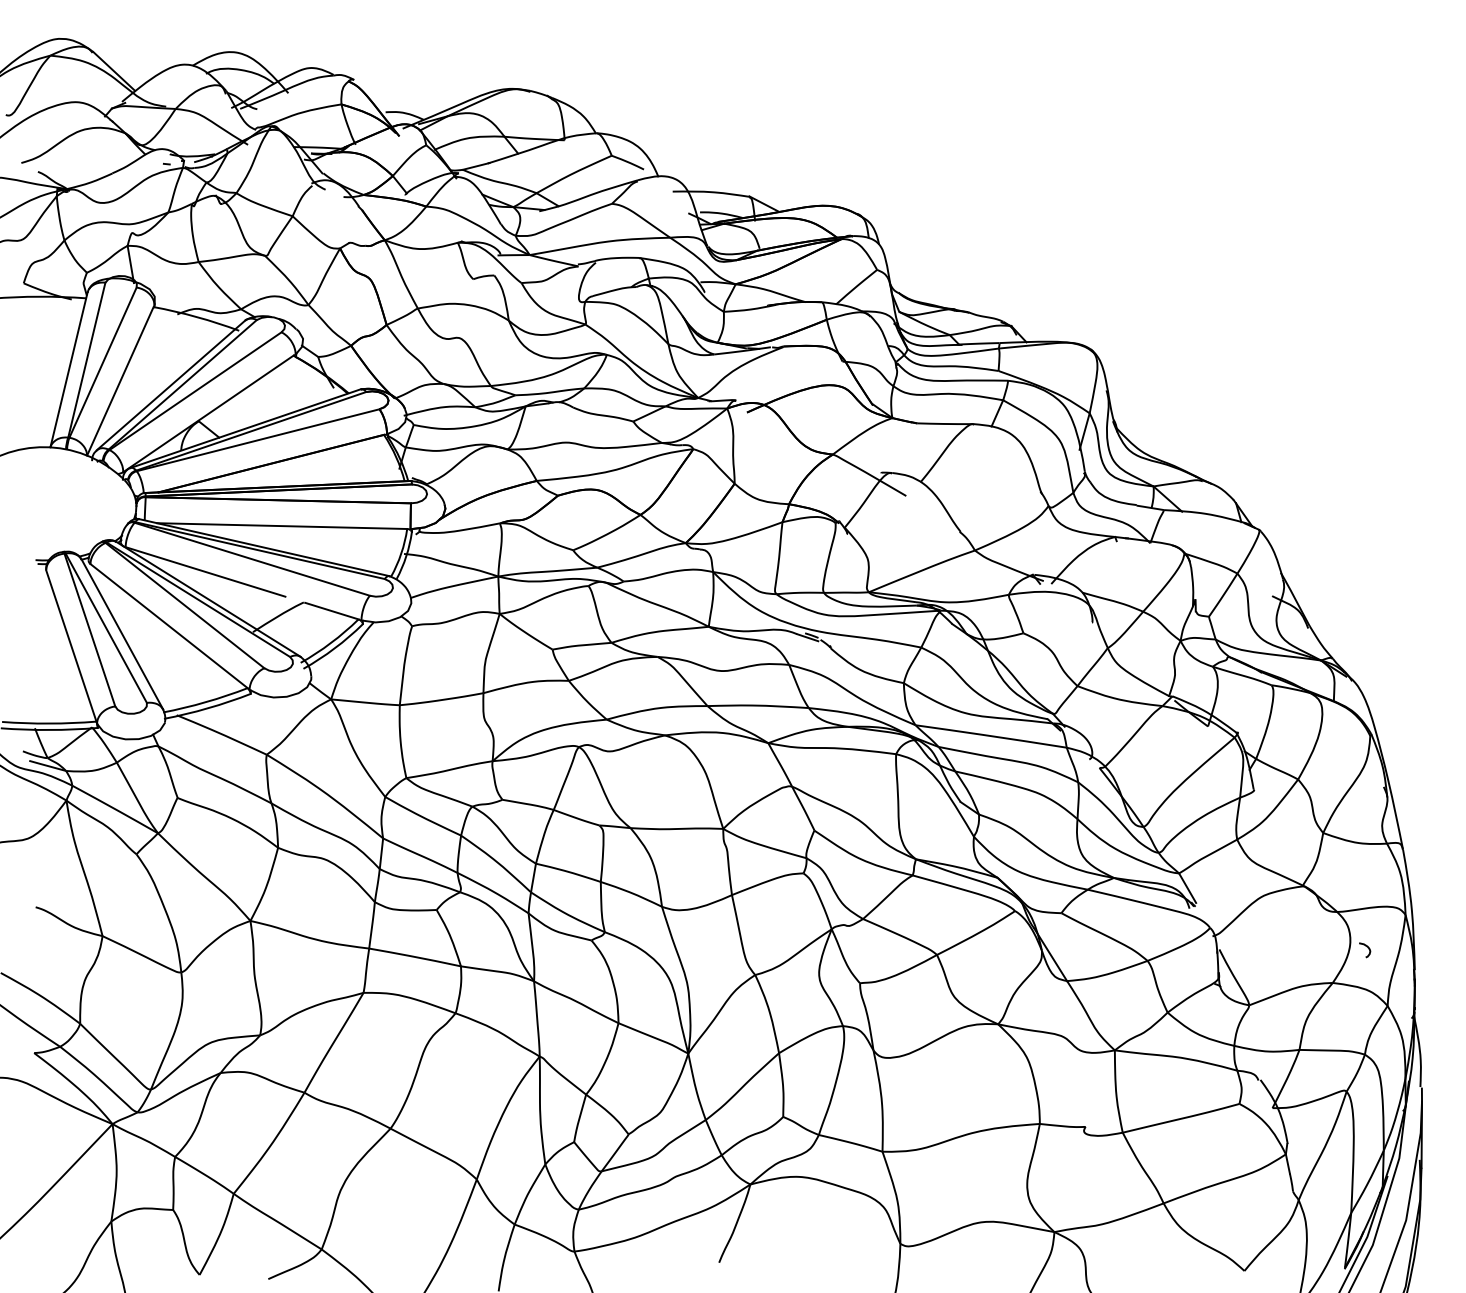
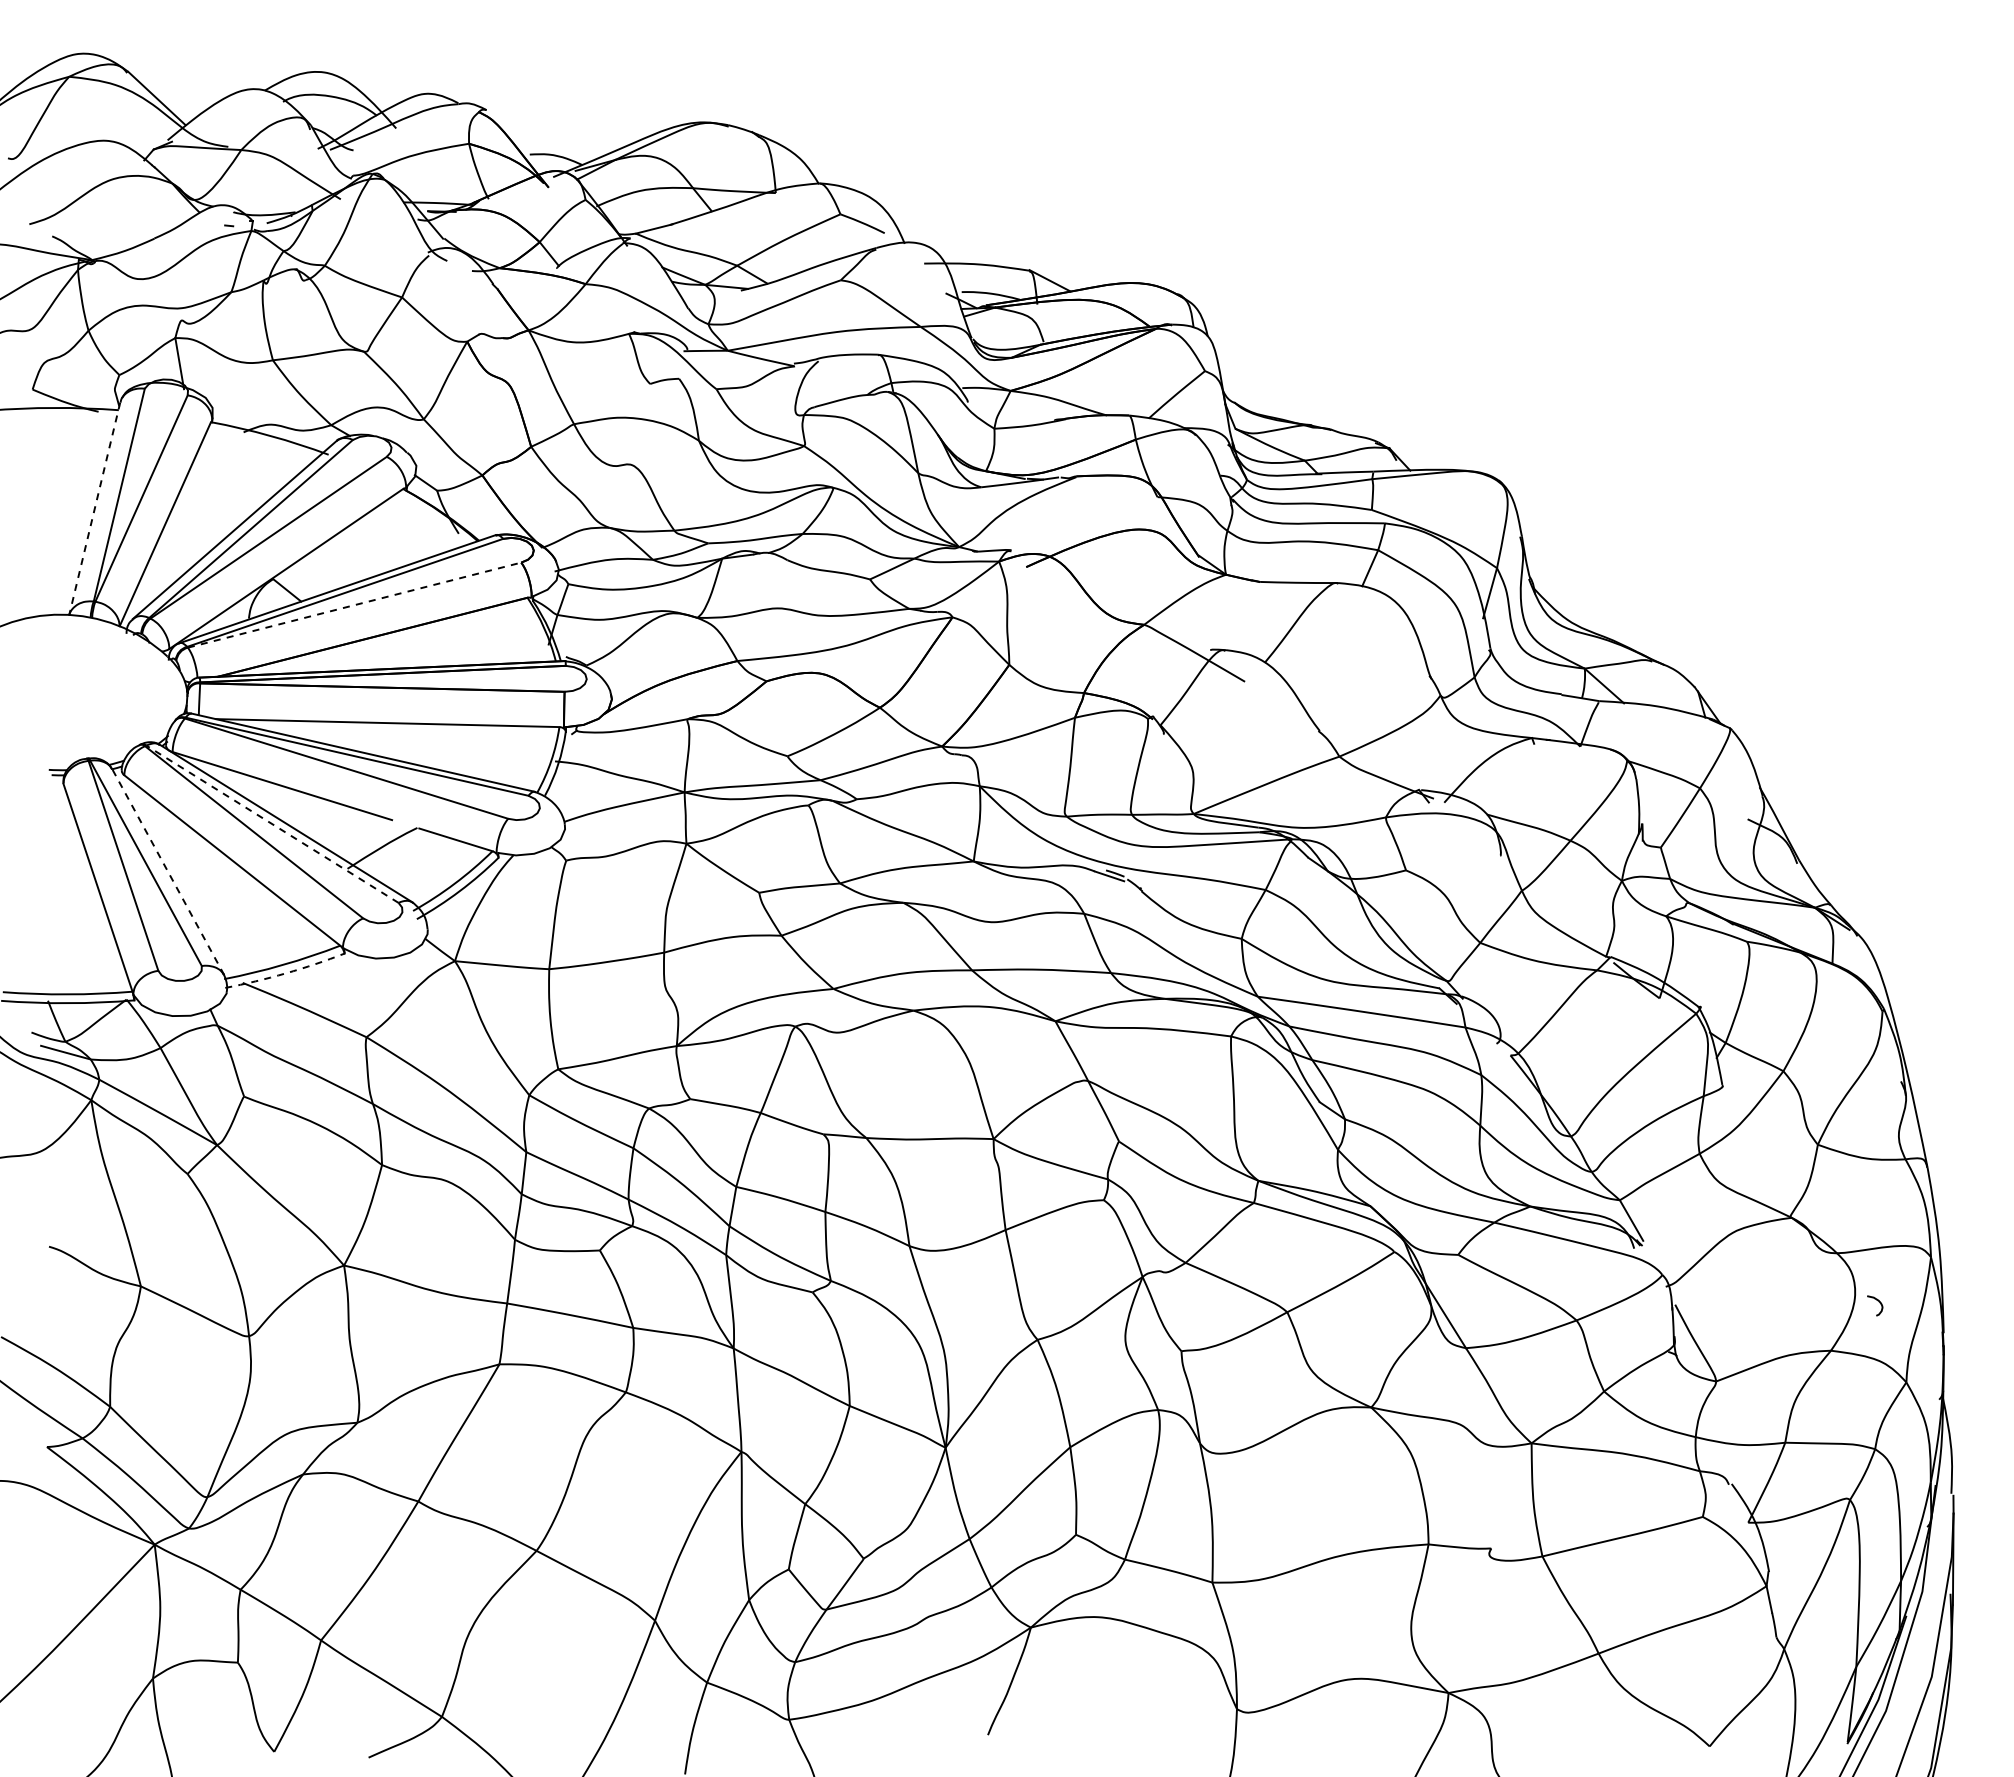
line: (68, 370) -> (94, 509), solid -> dashed
line: (258, 440) -> (354, 605), solid -> dashed
line: (198, 599) -> (272, 824), solid -> dashed
line: (122, 634) -> (168, 871), solid -> dashed
arc: (207, 708) -> (285, 973), solid -> dashed

